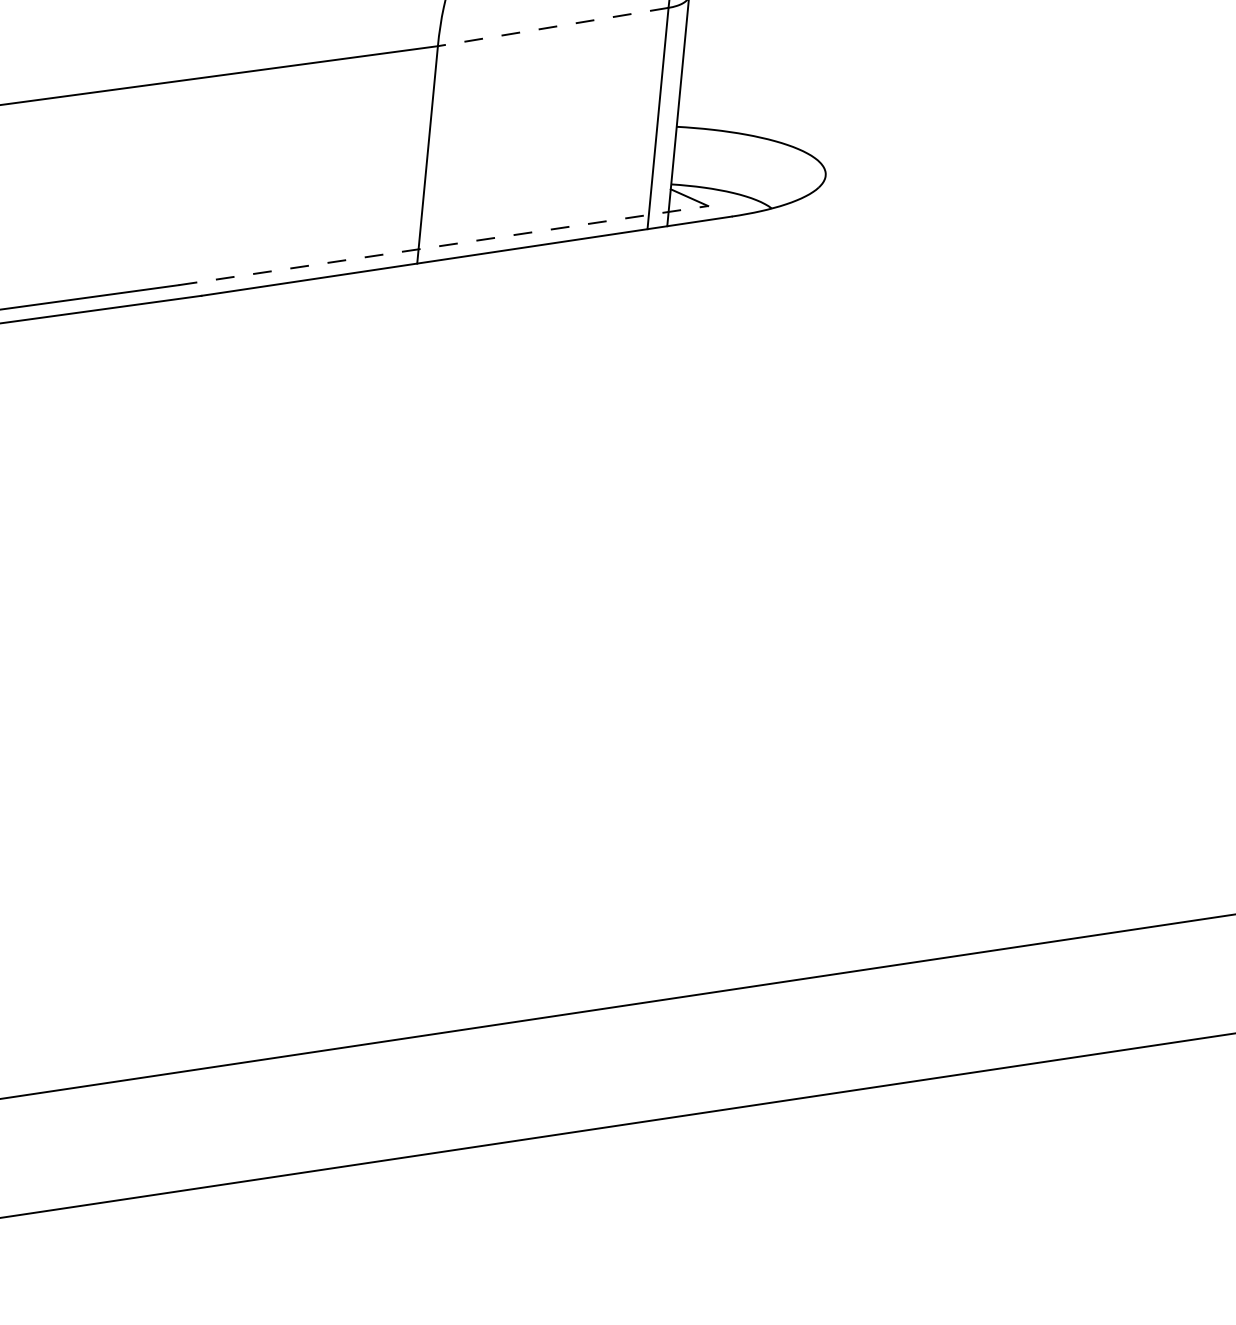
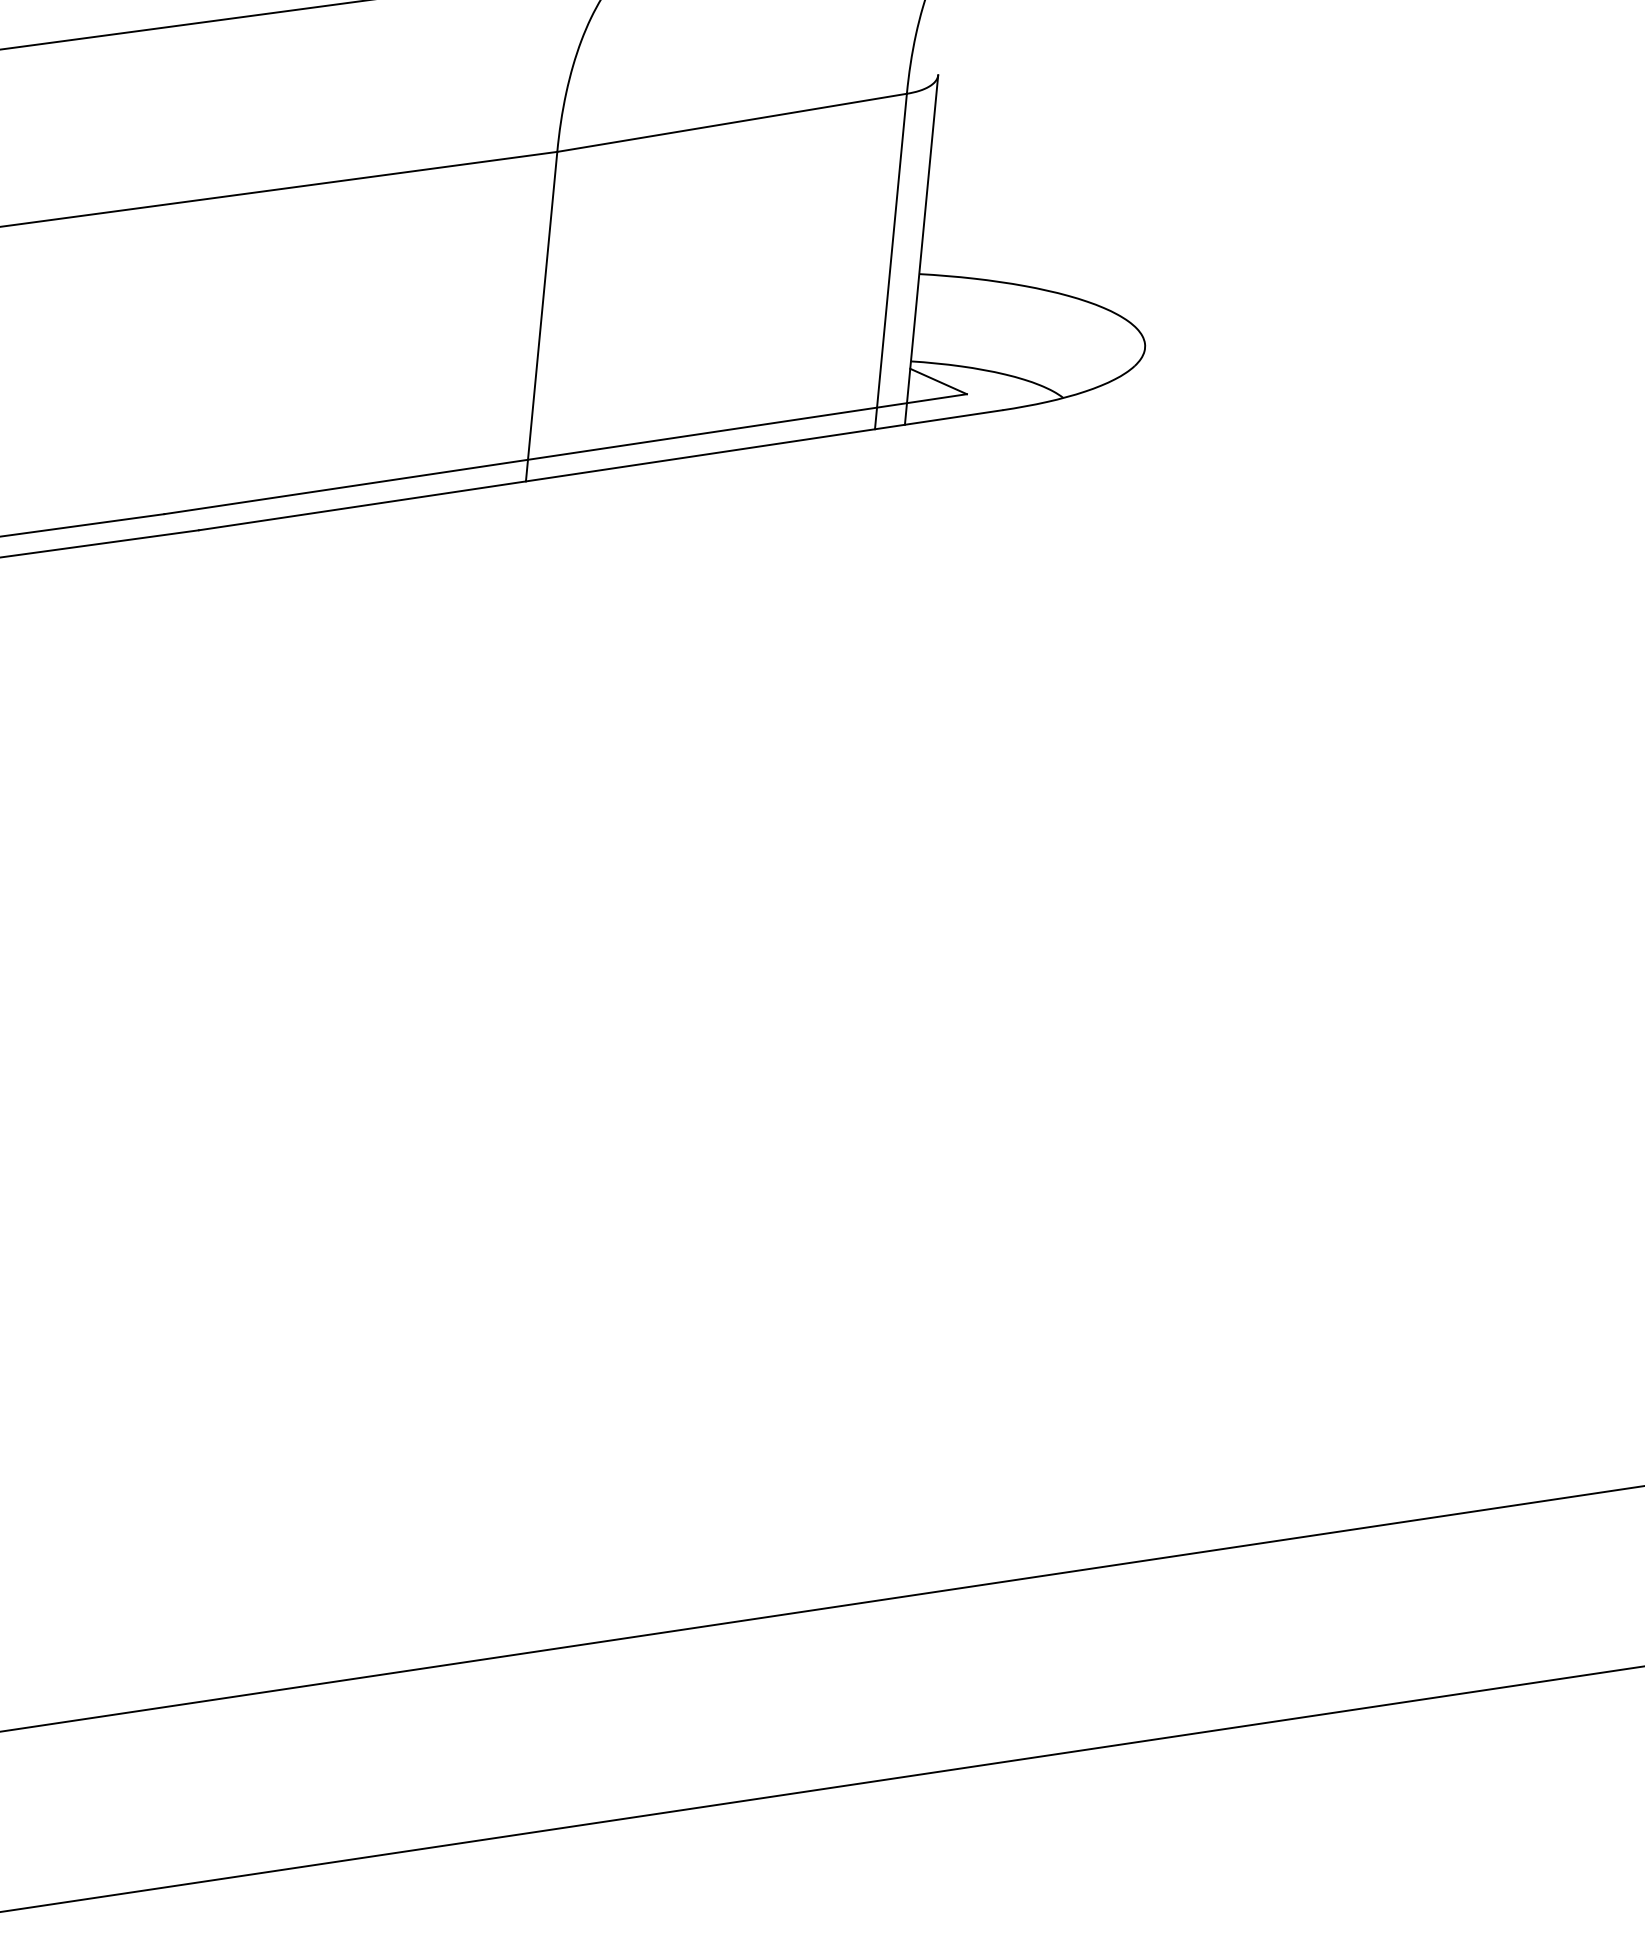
line: (553, 27) -> (732, 123), dashed -> solid
line: (443, 245) -> (565, 453), dashed -> solid

